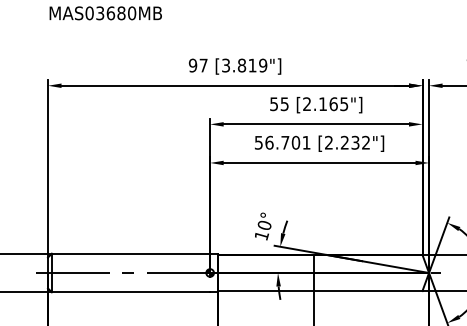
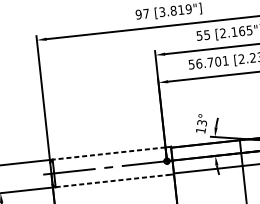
text: (264, 225) -> (202, 123), 10° -> 13°
line: (130, 253) -> (108, 153), solid -> dashed
line: (131, 292) -> (112, 181), solid -> dashed

